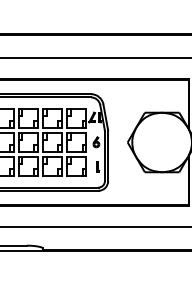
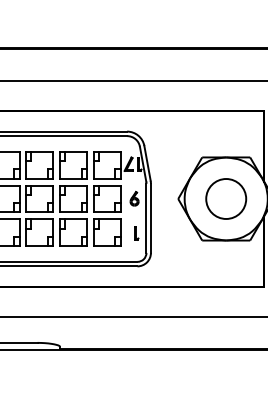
circle: (161, 142) -> (225, 199), added

